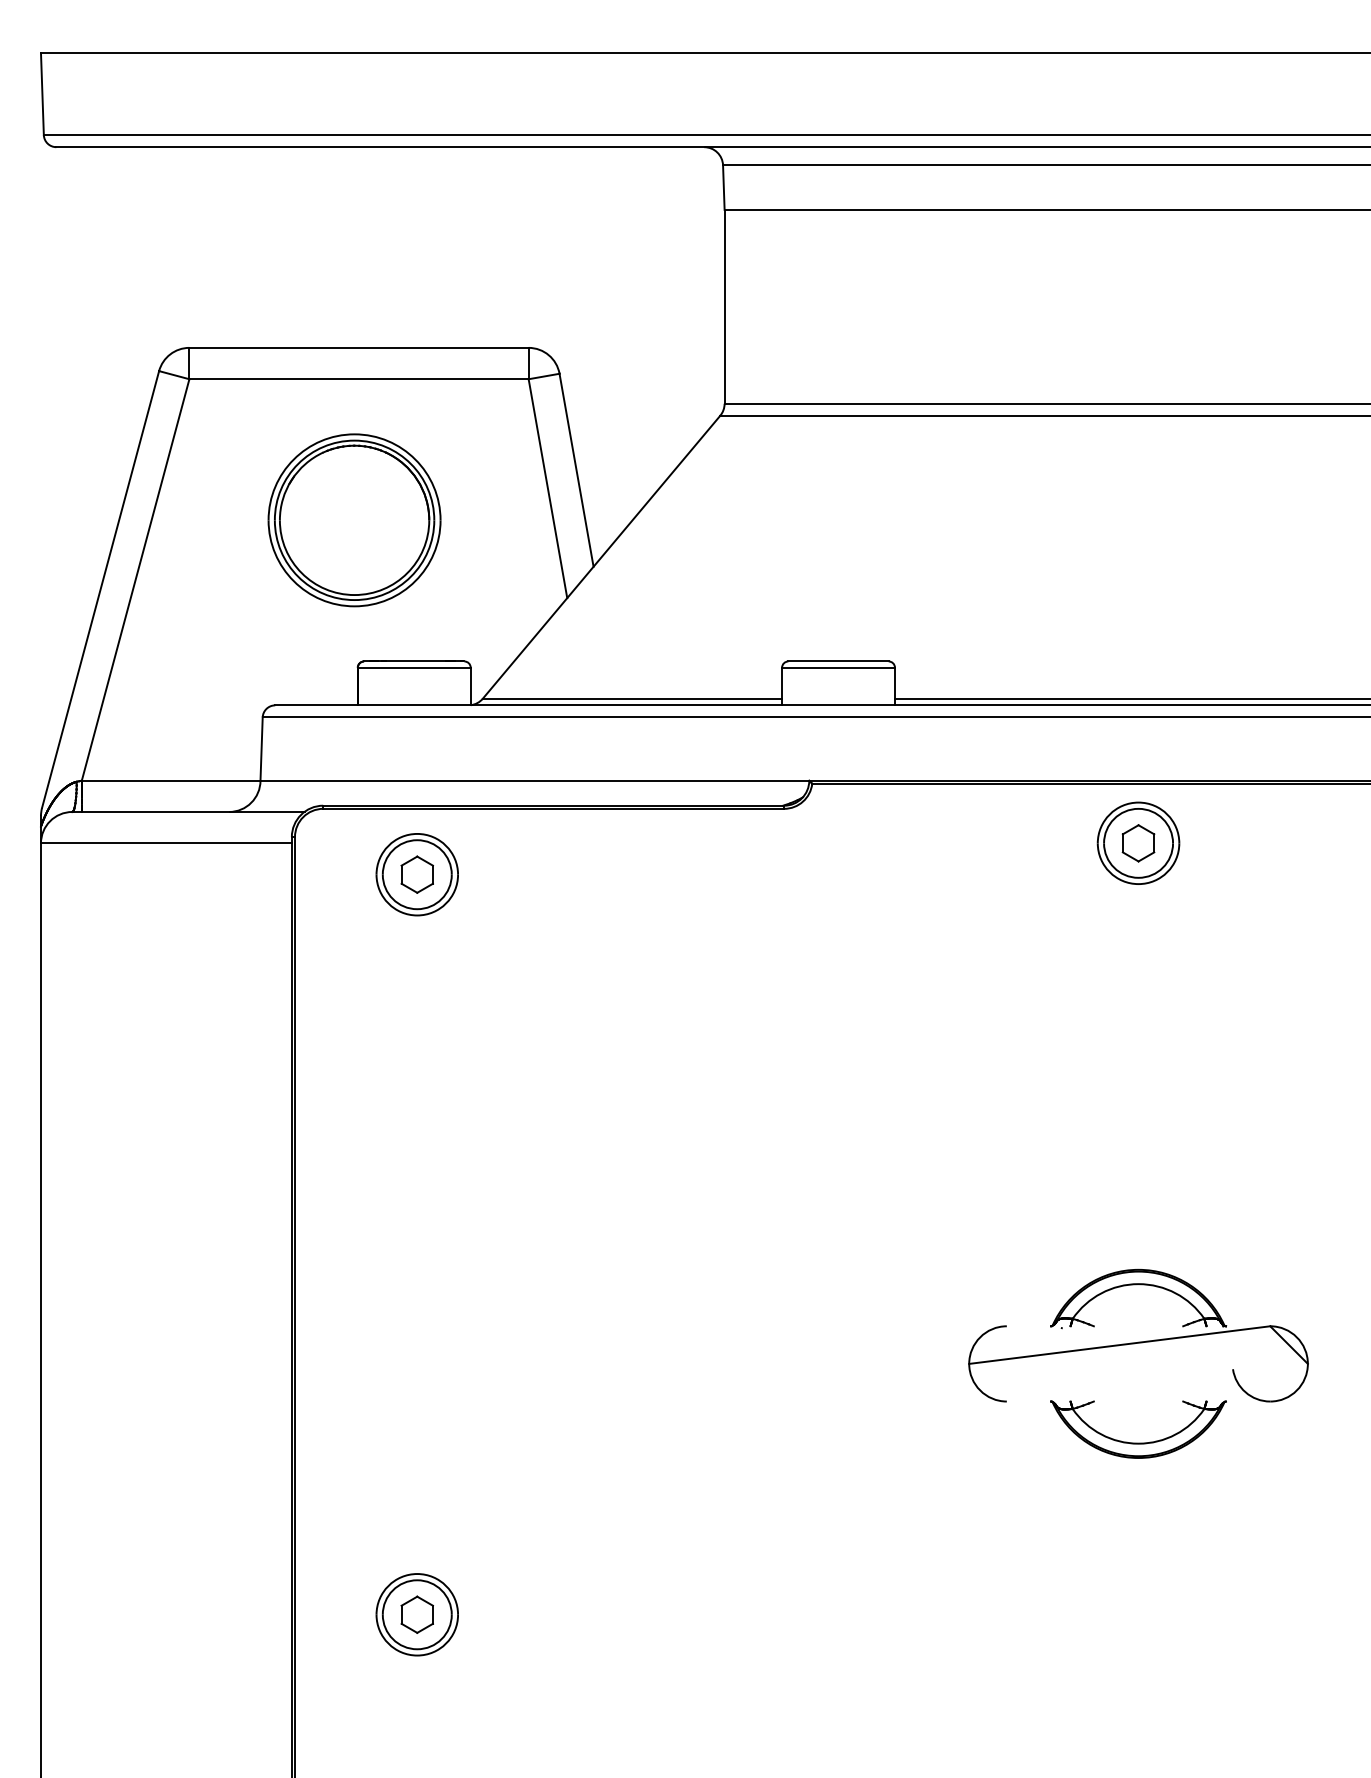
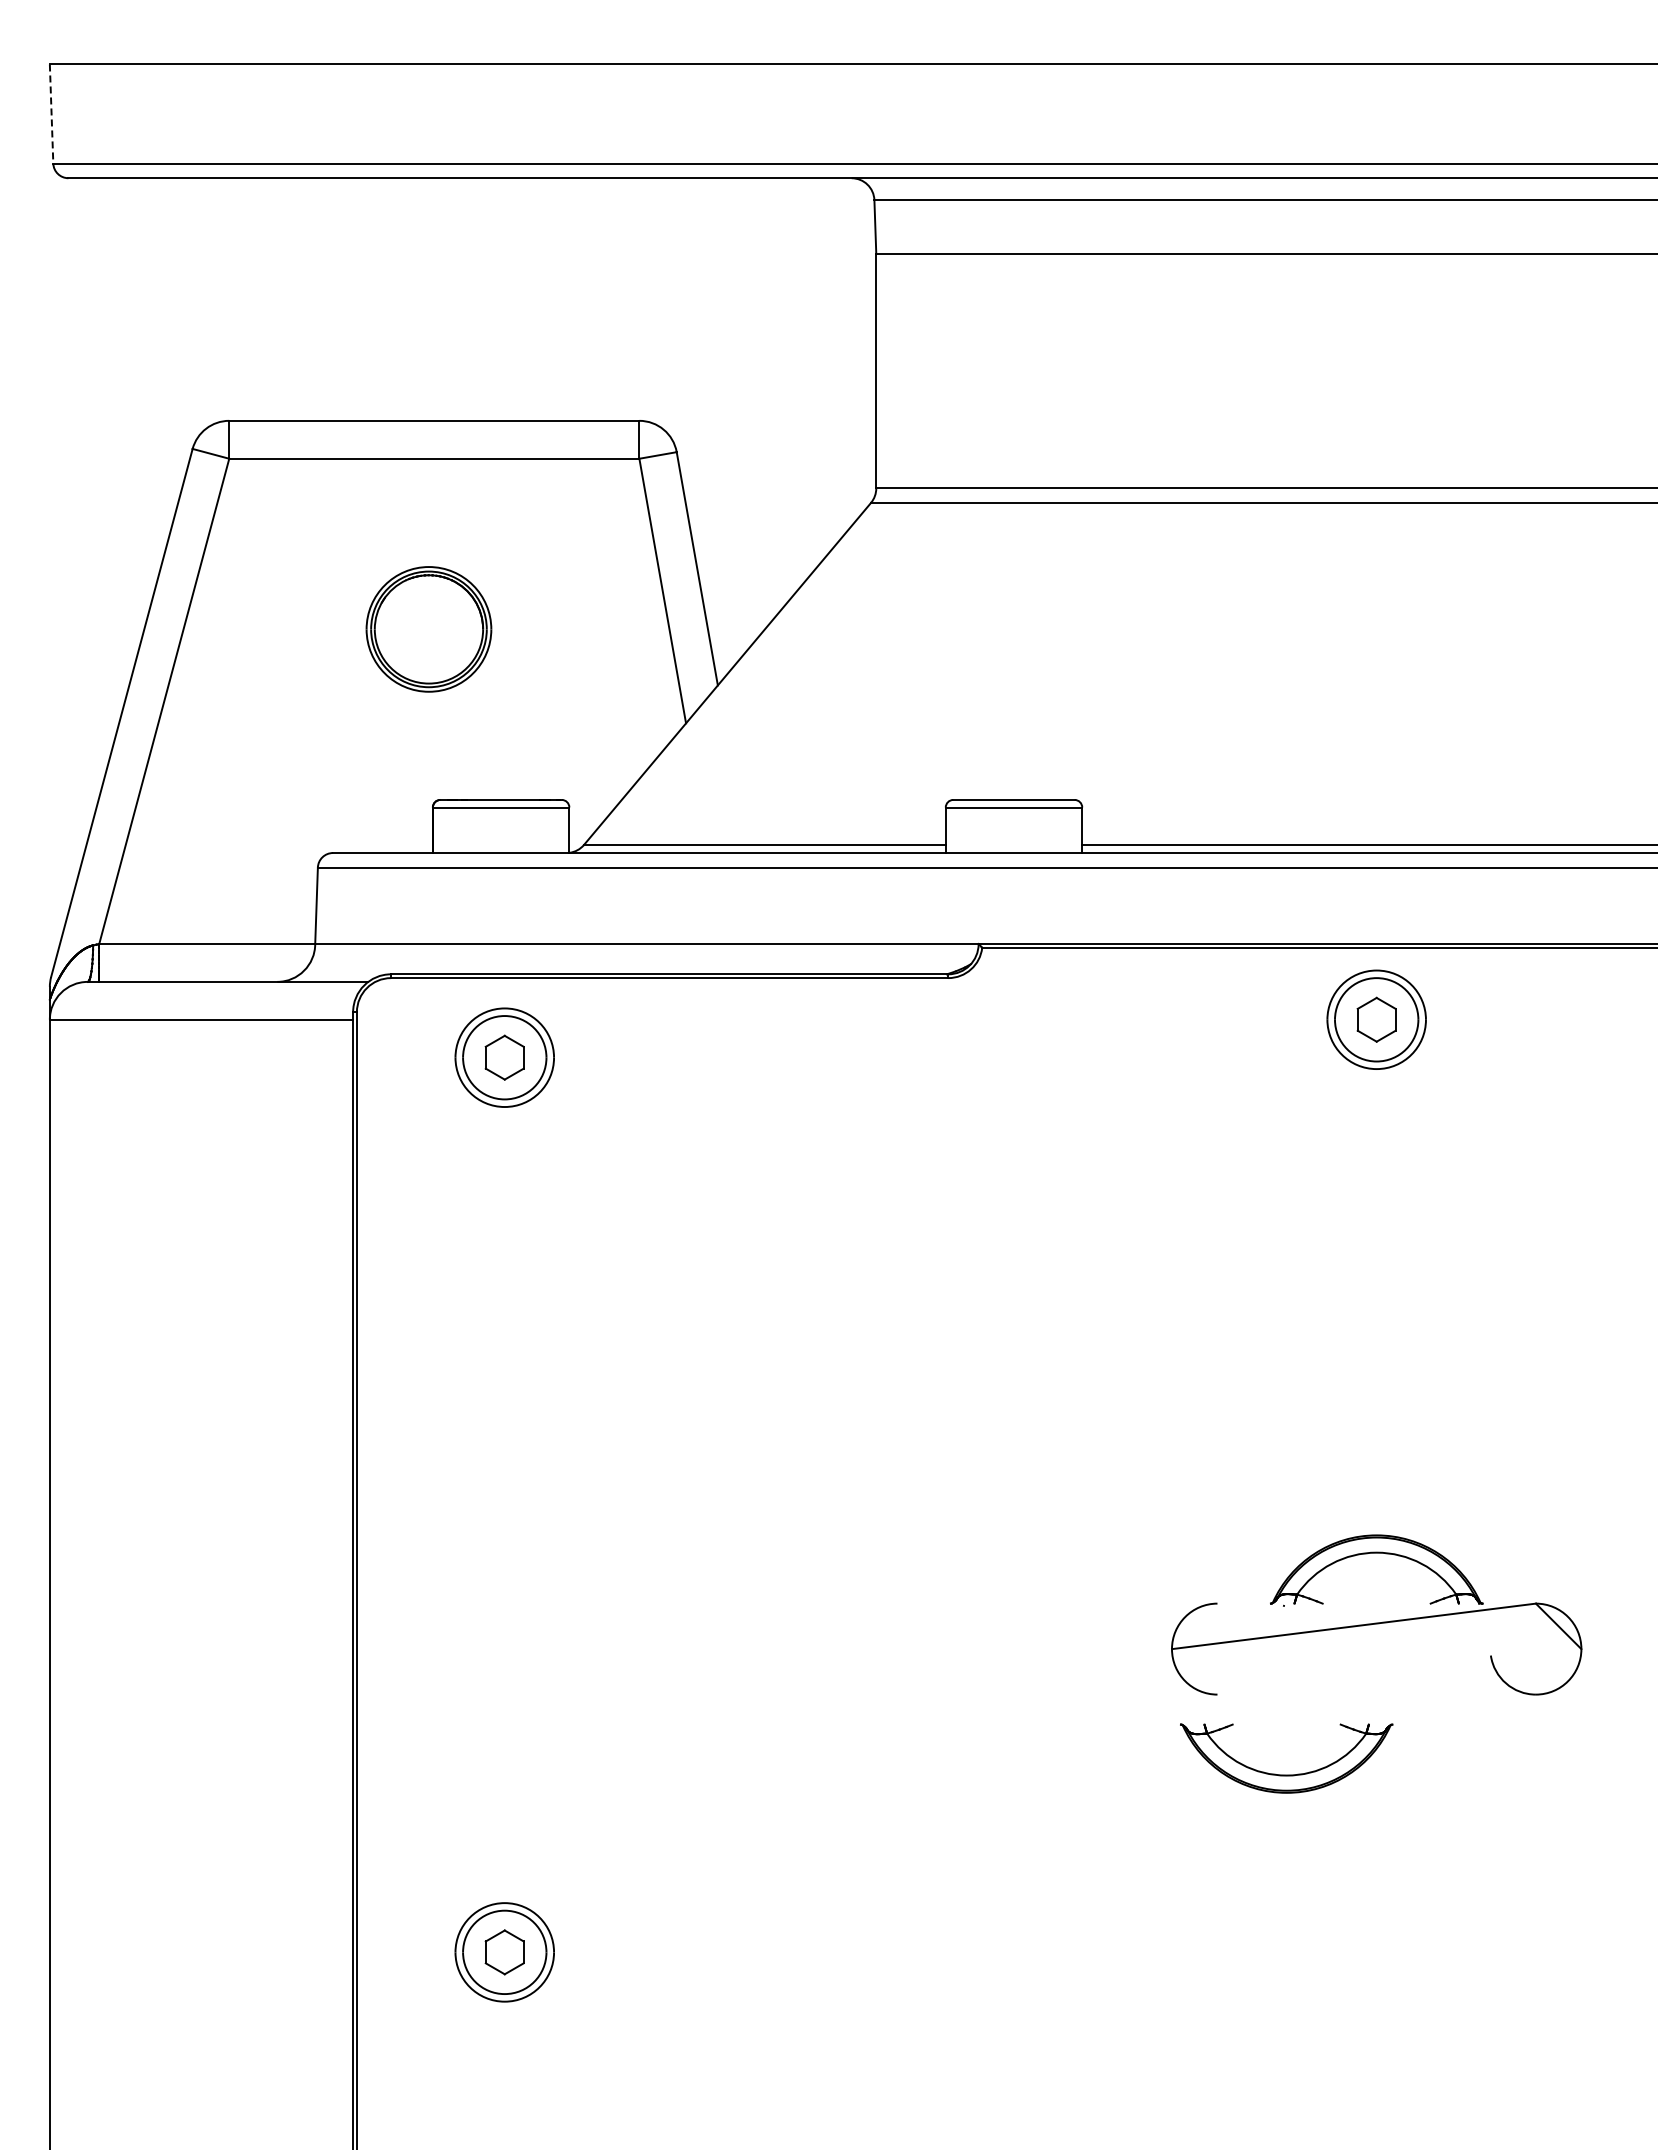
line: (42, 94) -> (51, 114), solid -> dashed
part: (354, 520) -> (428, 629), size x0.6
part: (1138, 1442) -> (1286, 1774), moved

